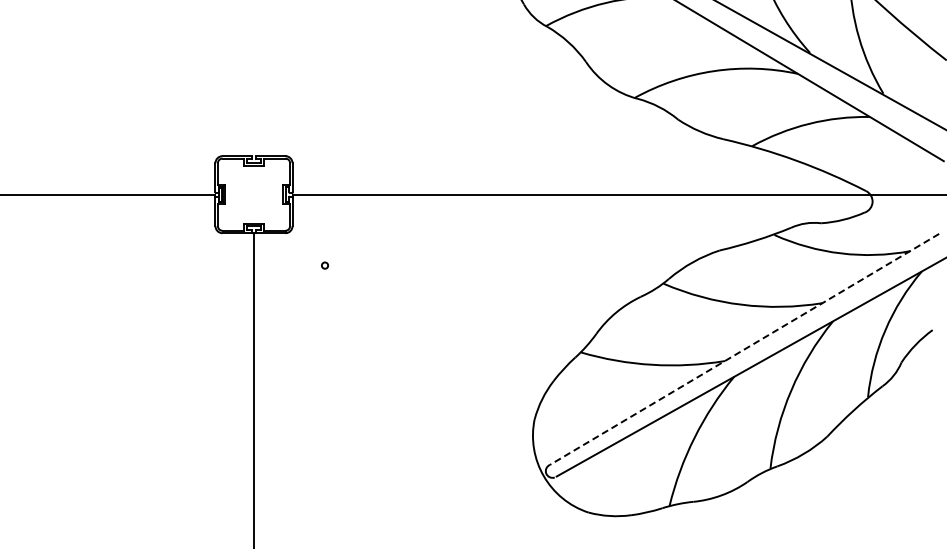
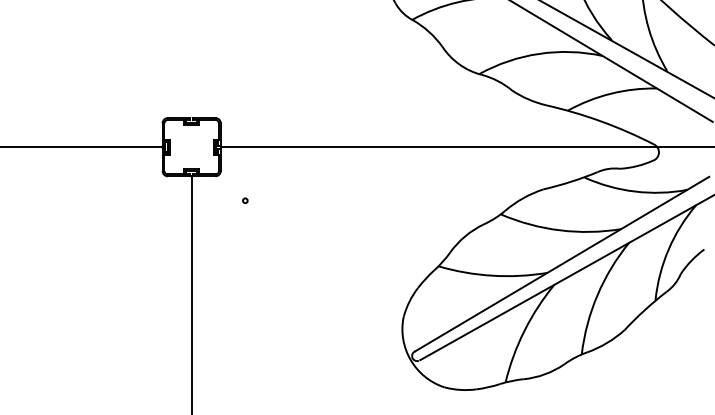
line: (744, 349) -> (562, 264), dashed -> solid

